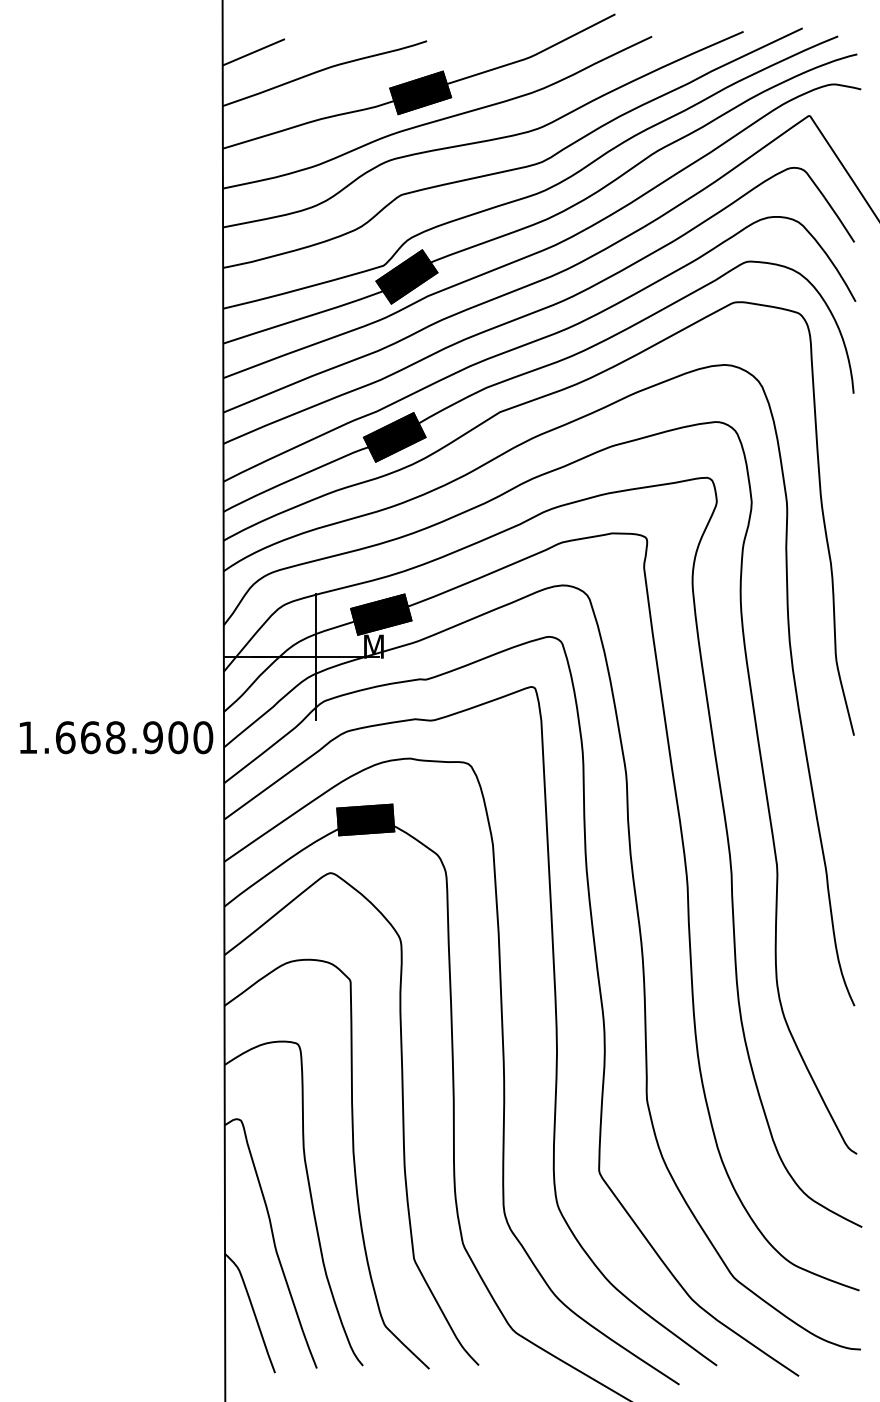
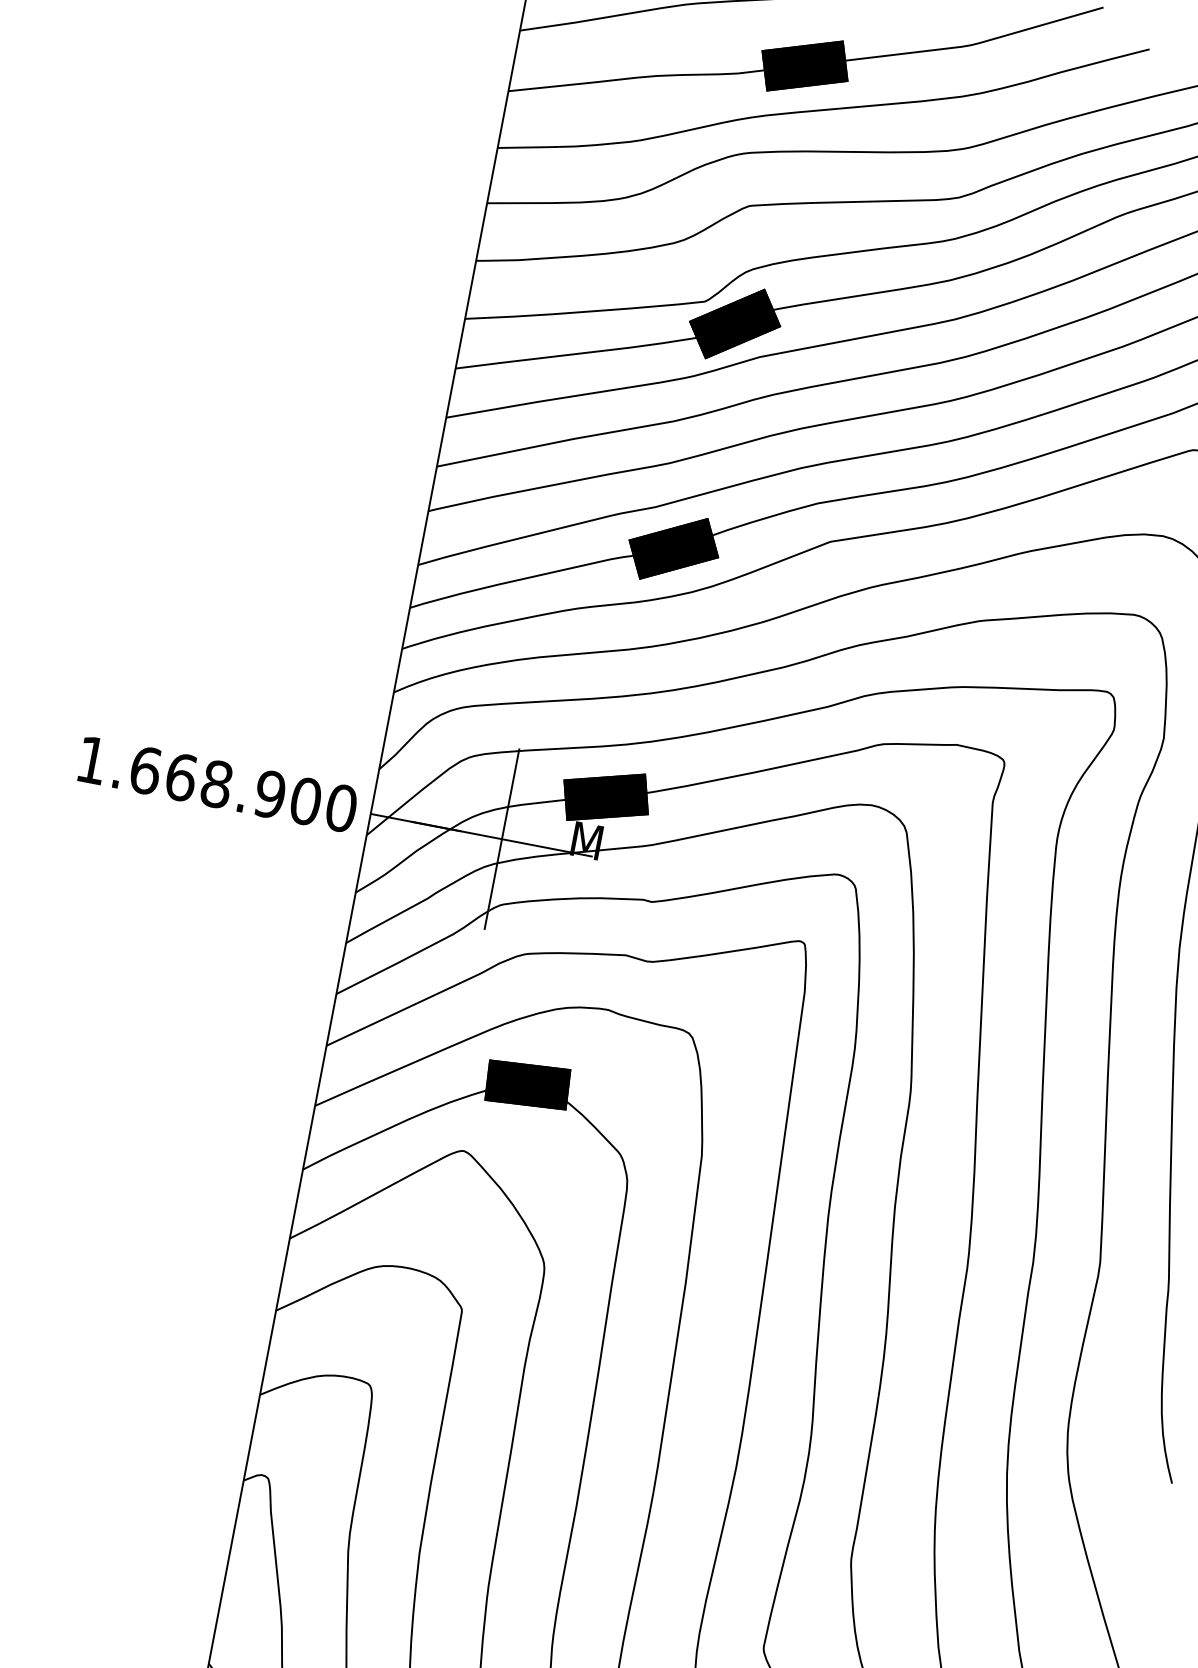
text: (116, 737) -> (218, 784), moved

